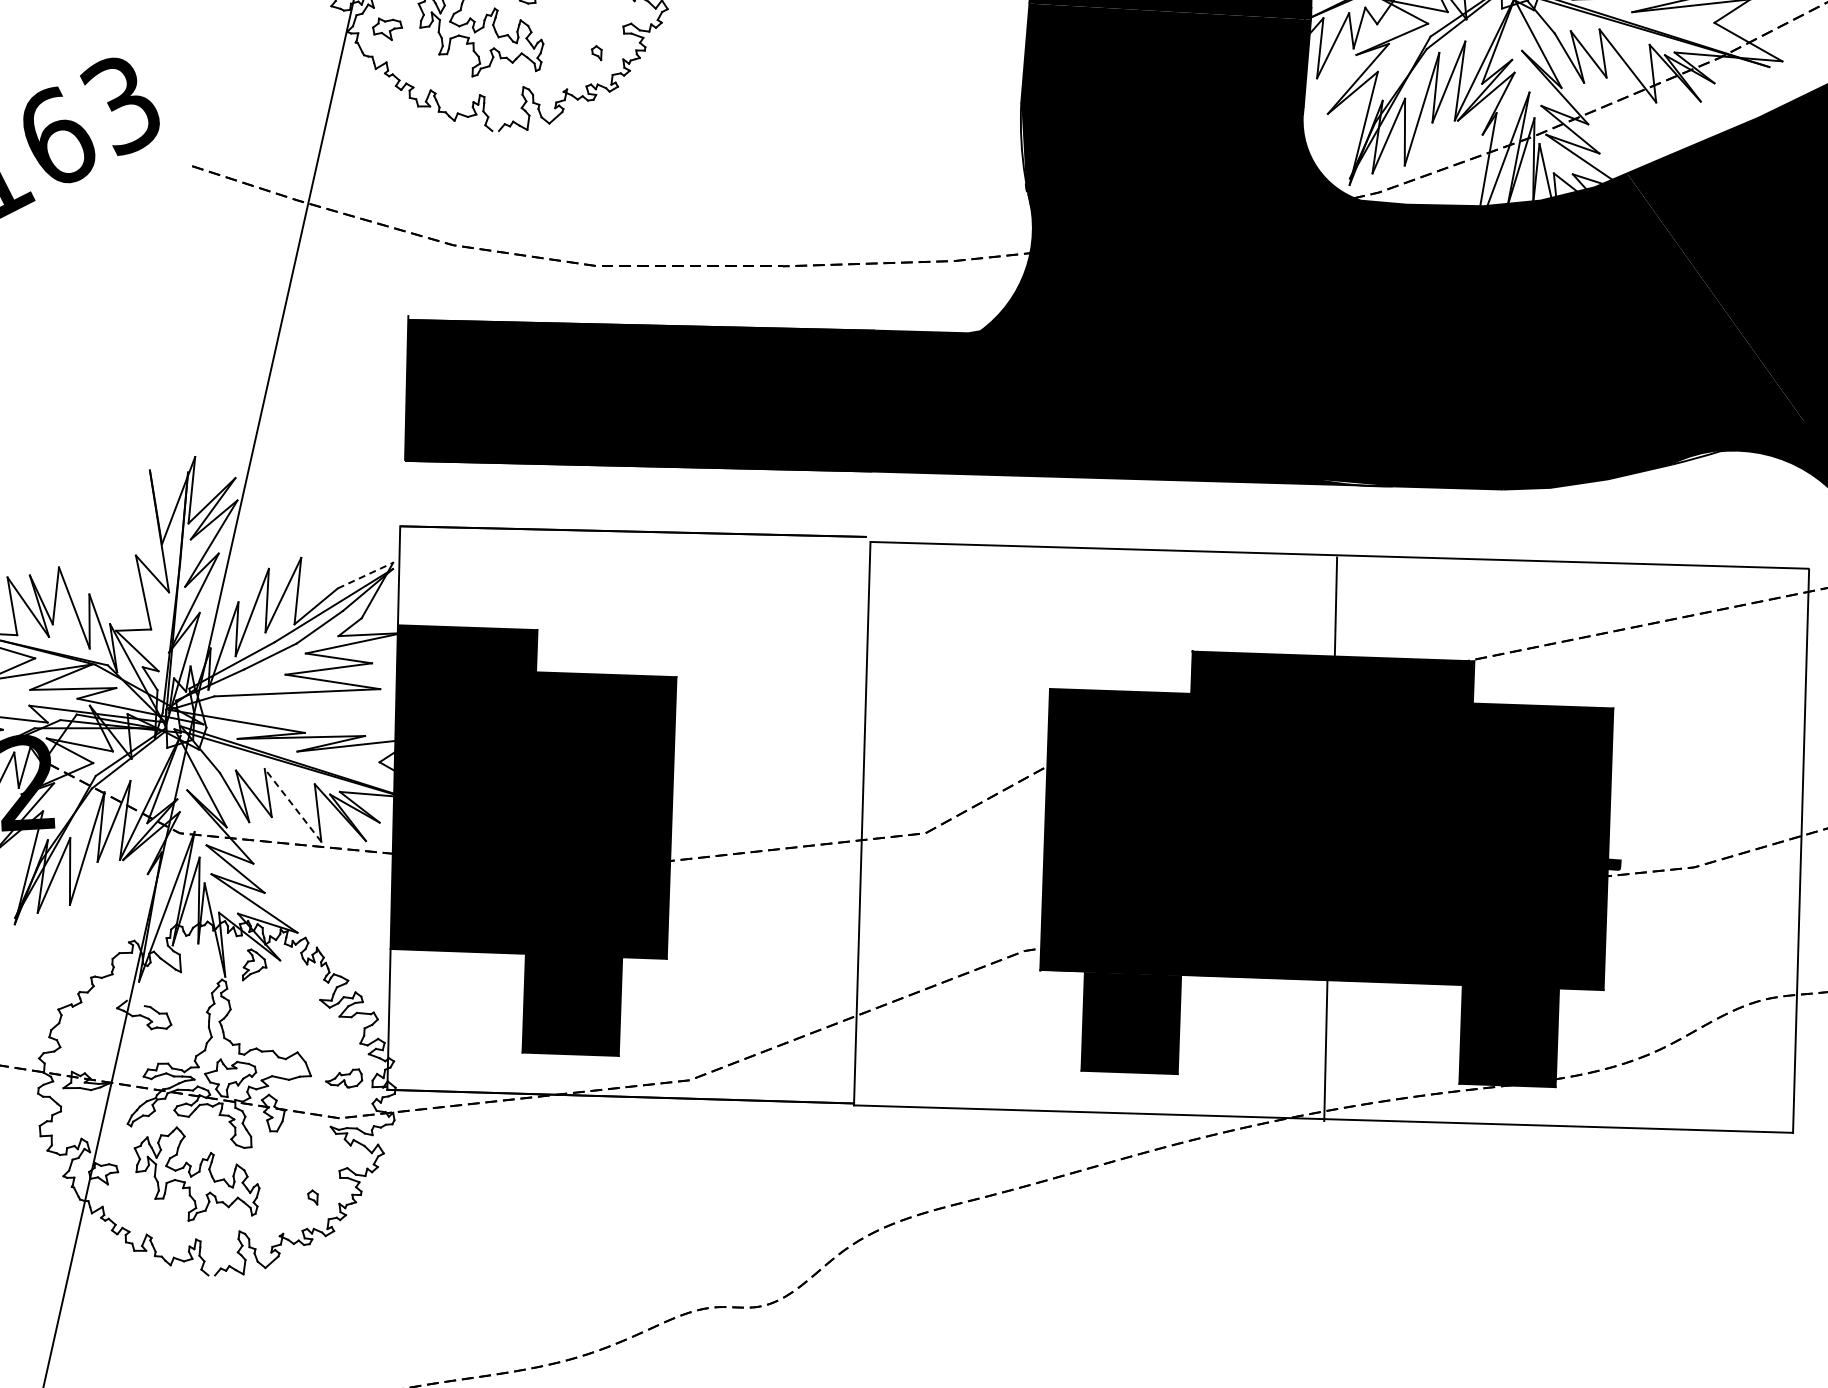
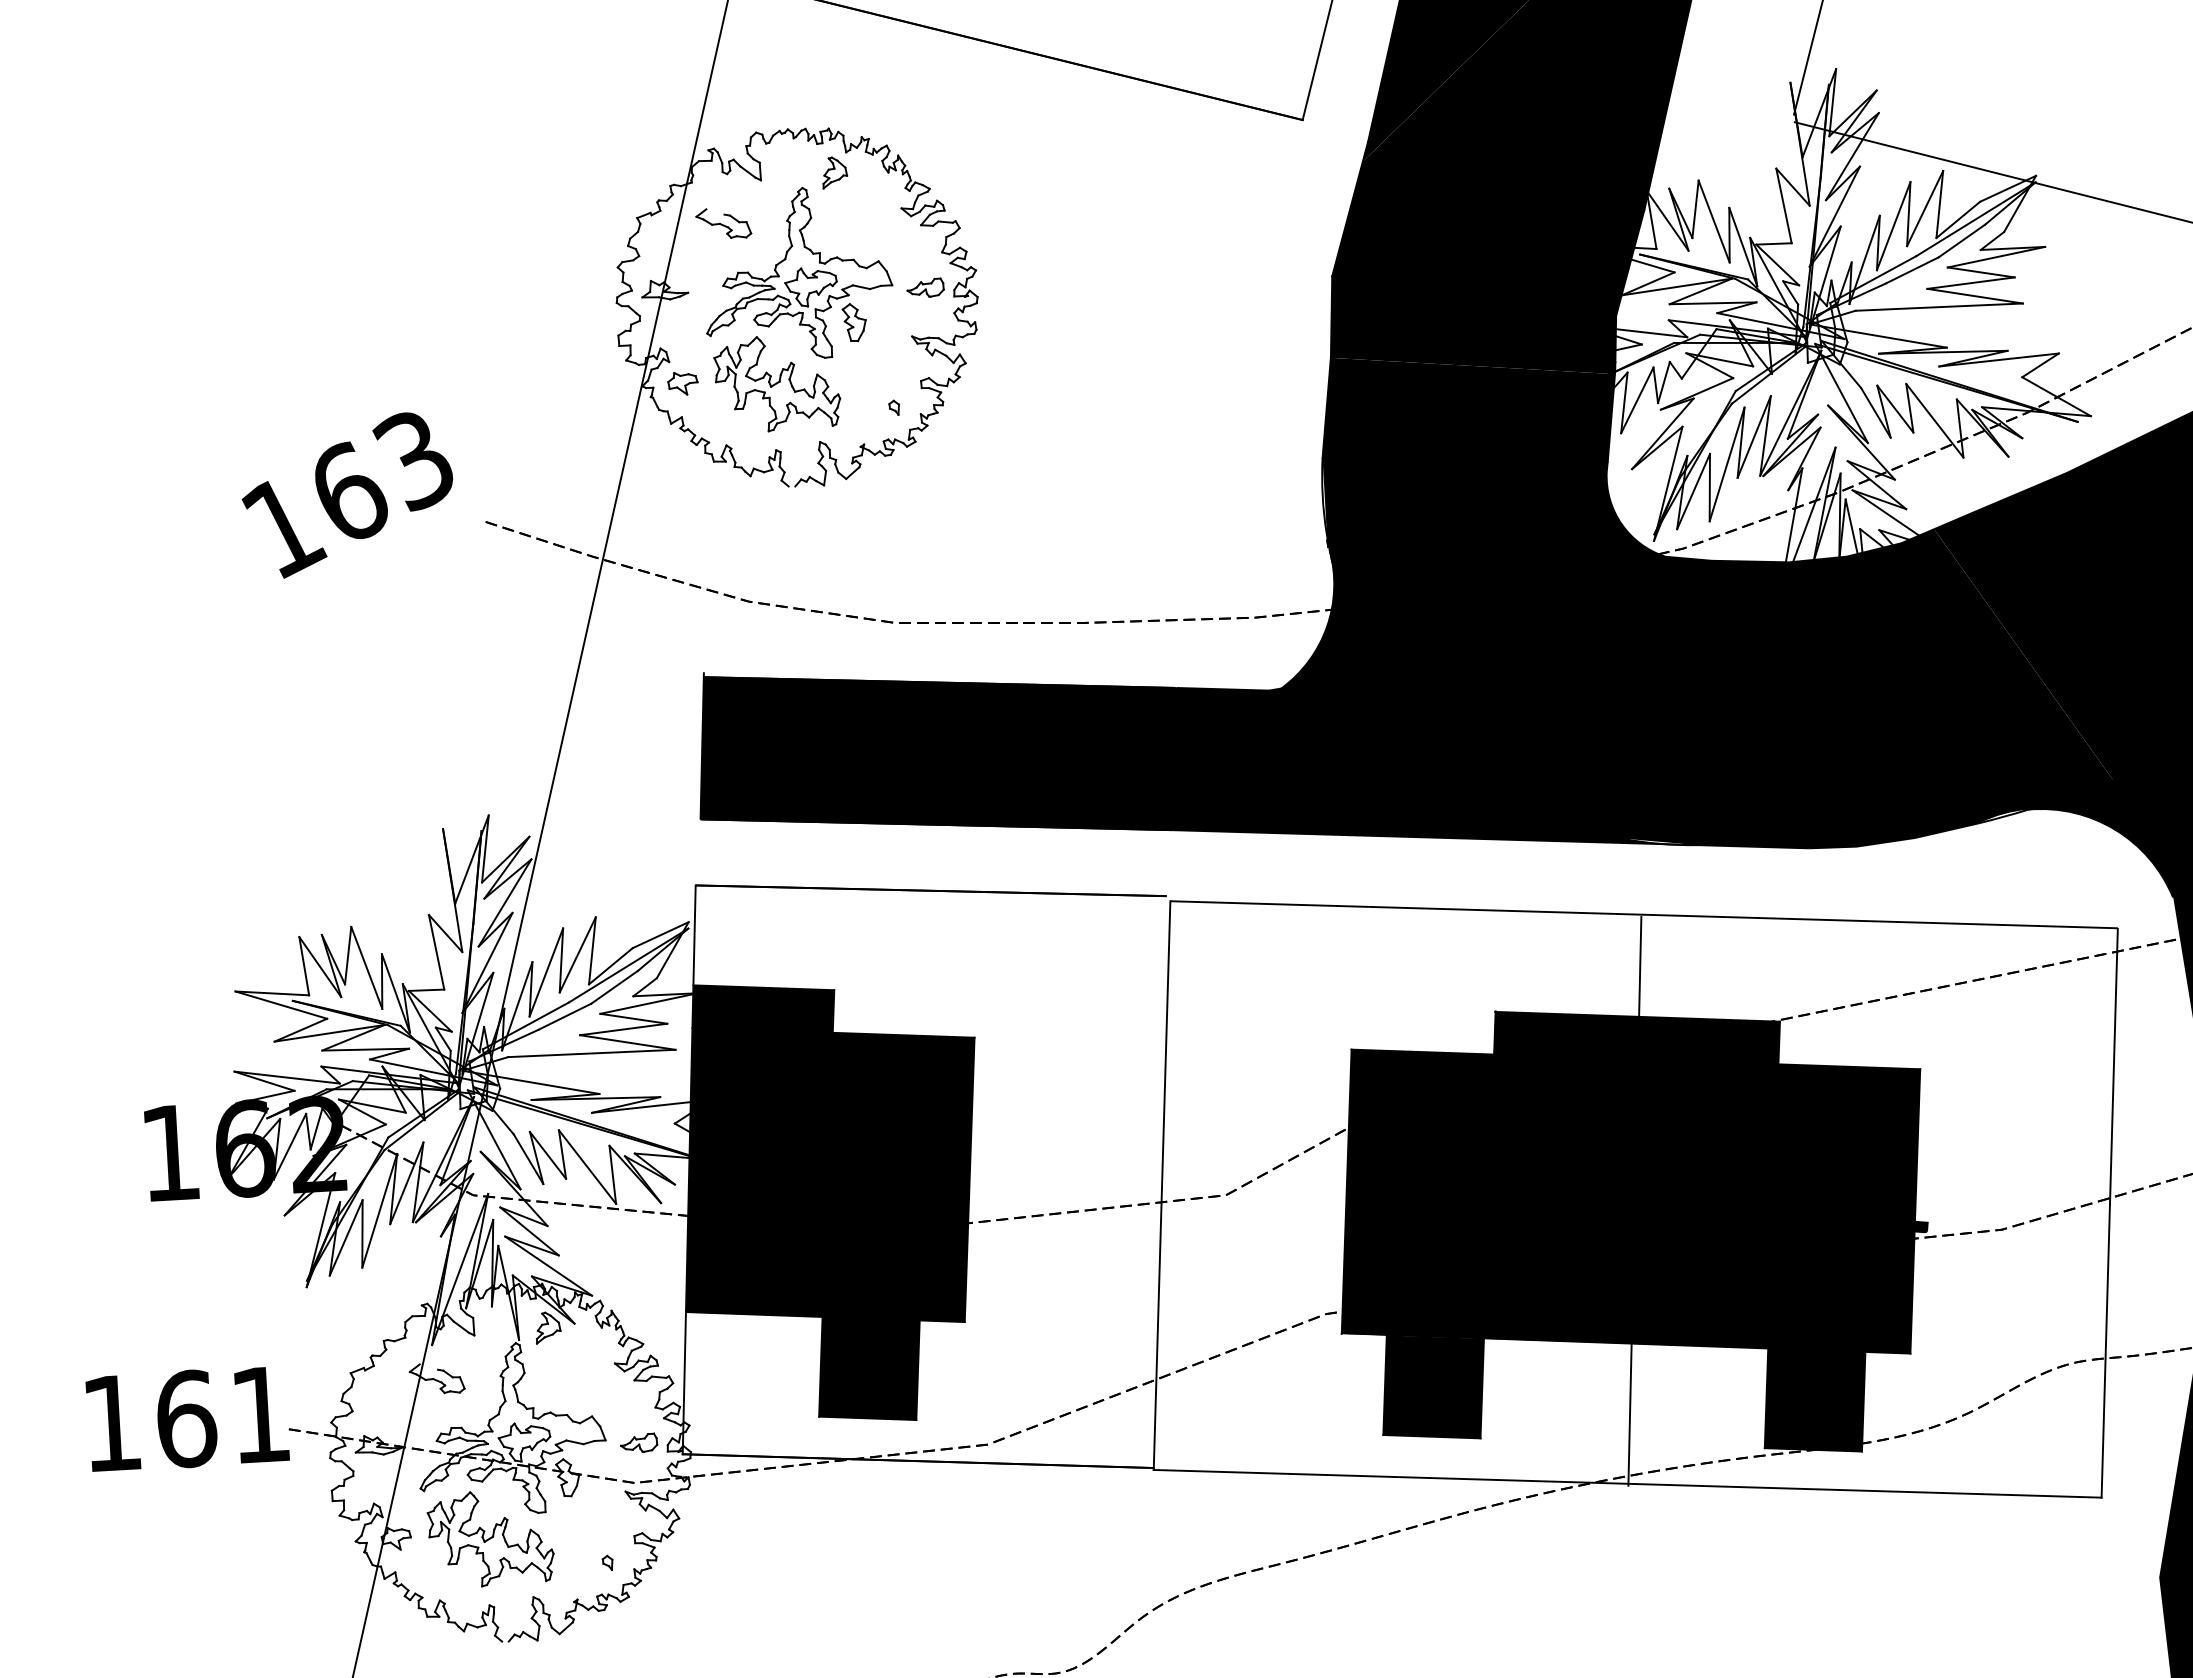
line: (365, 575) -> (660, 935), dashed -> solid
line: (293, 805) -> (587, 1167), dashed -> solid

